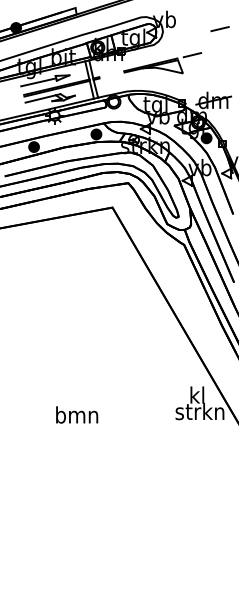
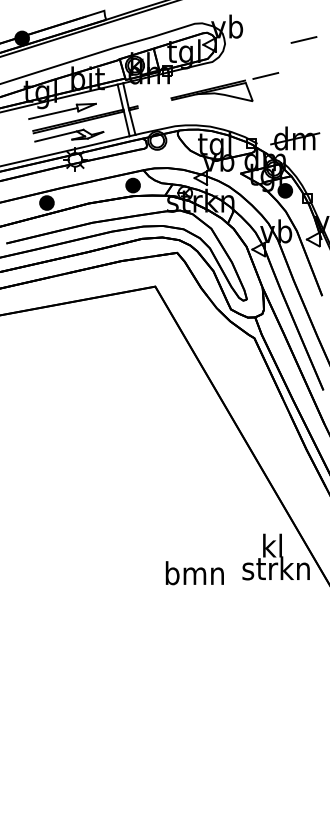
text: (77, 414) -> (195, 572), moved

